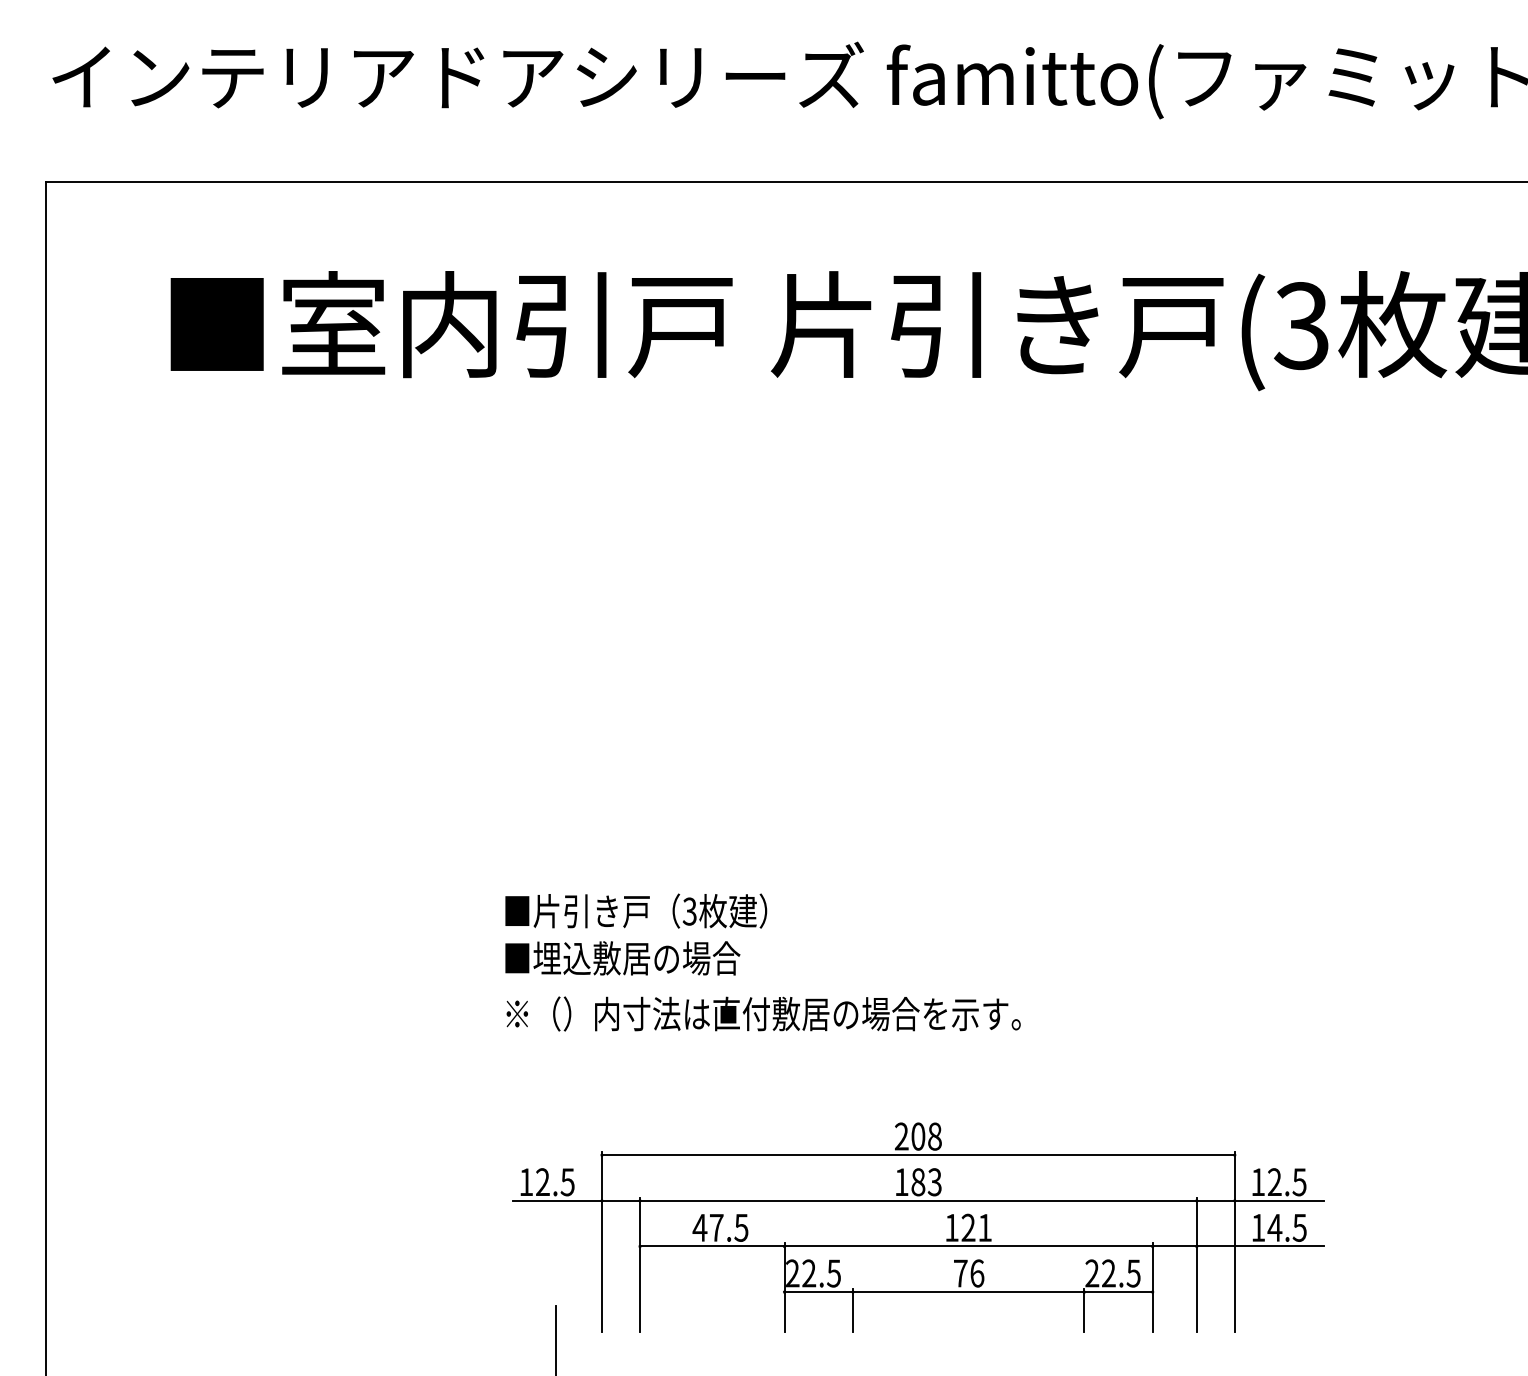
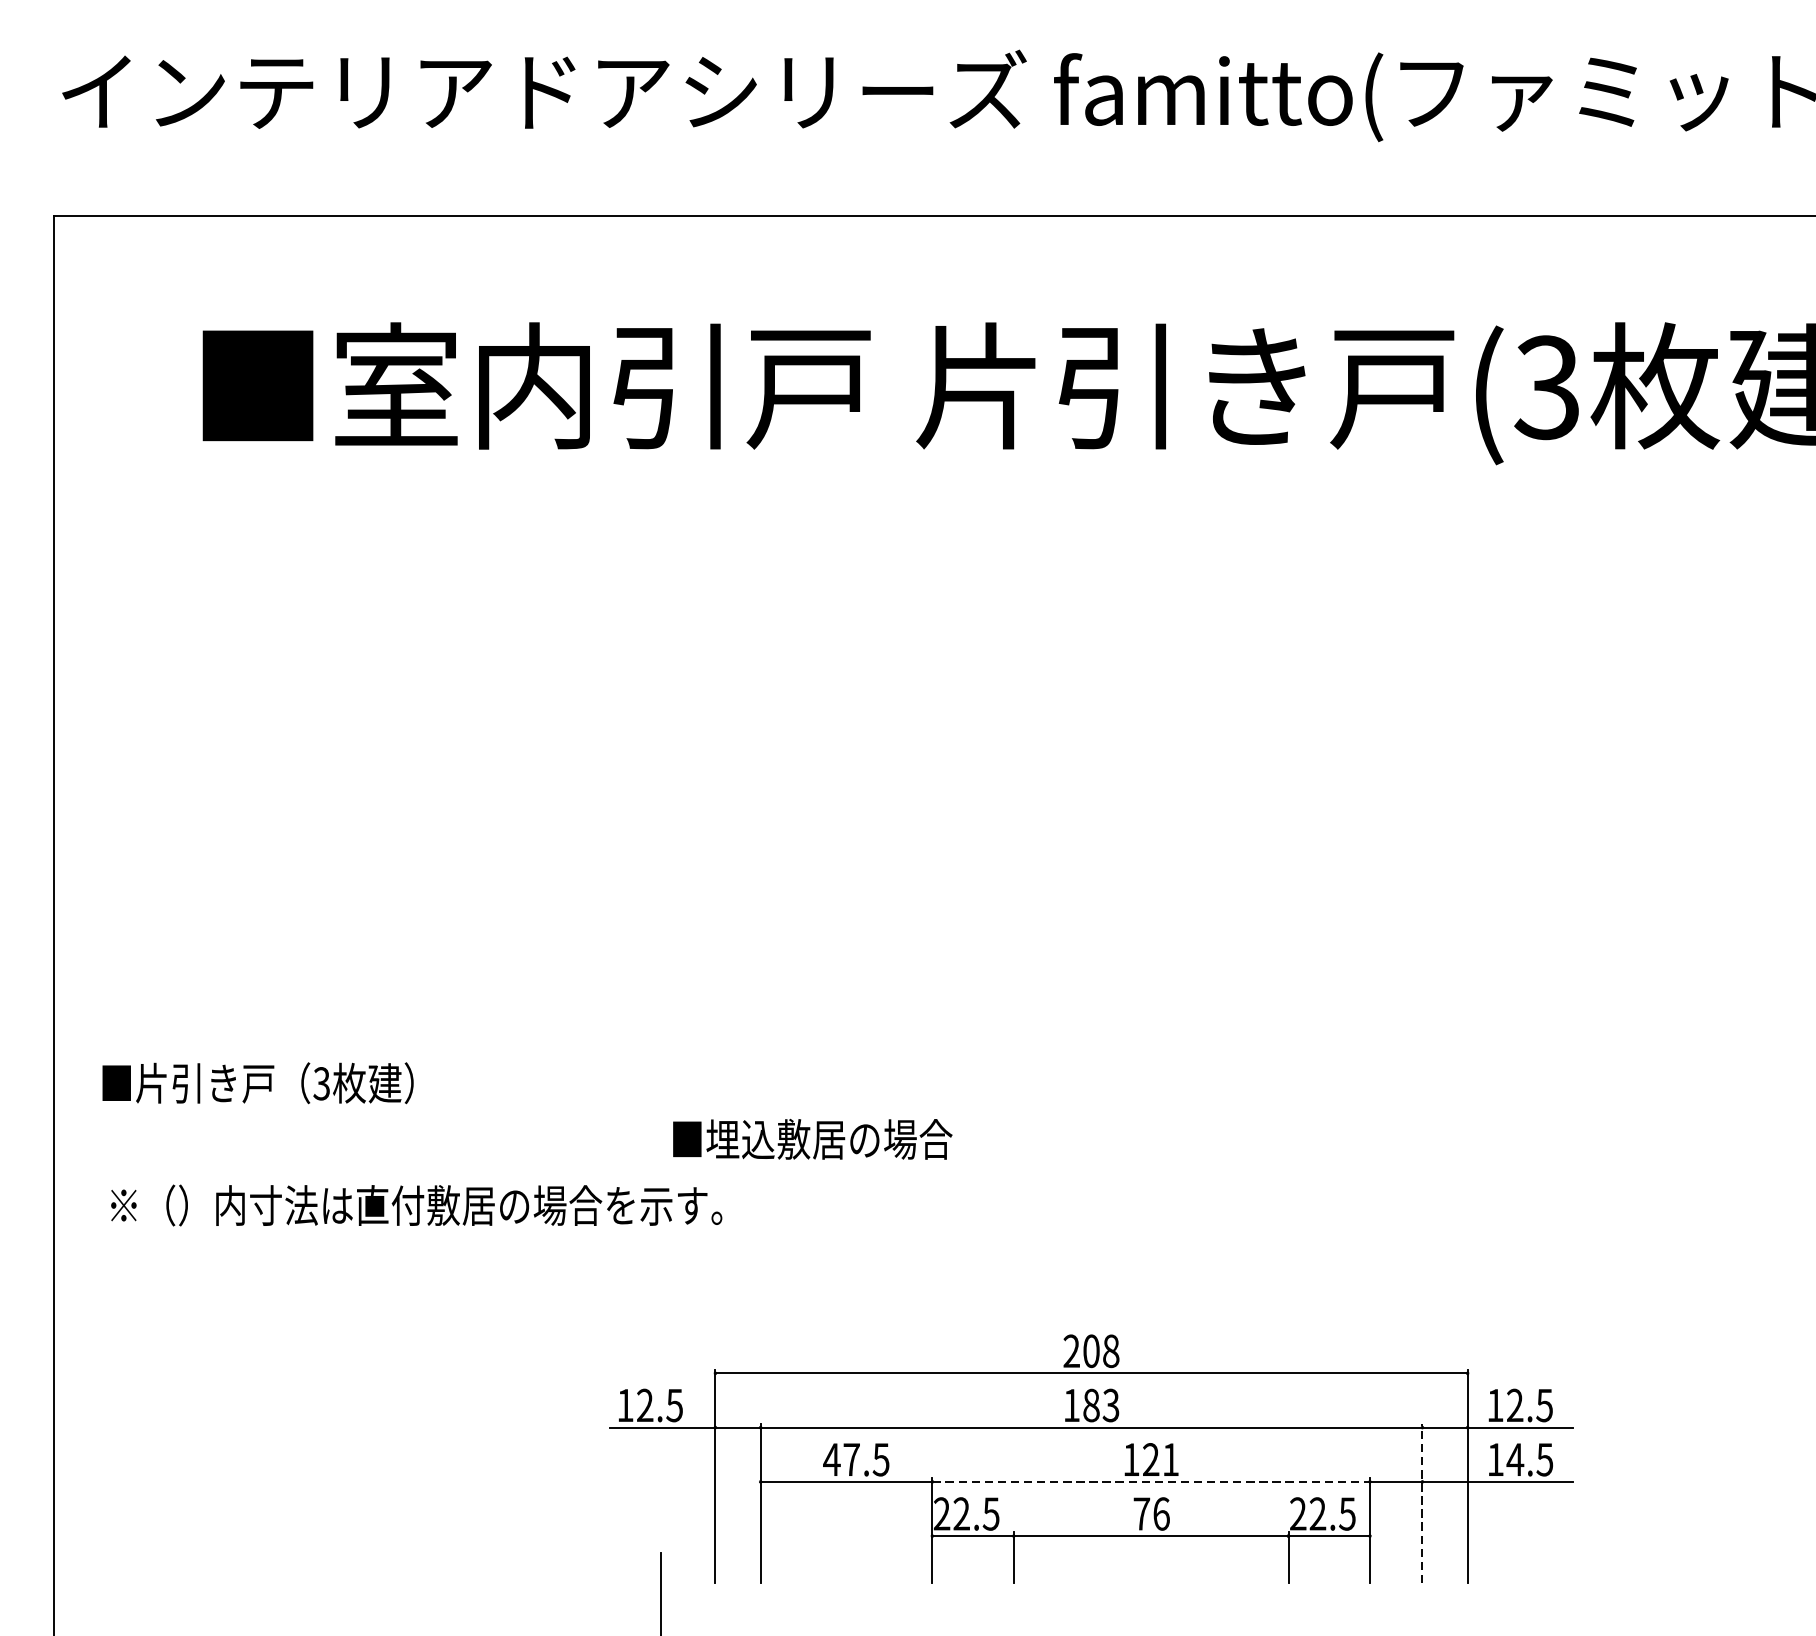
text: (636, 910) -> (258, 1082), moved
text: (622, 958) -> (812, 1139), moved
text: (763, 1013) -> (416, 1204), moved
line: (969, 1246) -> (1152, 1481), solid -> dashed
line: (1196, 1264) -> (1422, 1503), solid -> dashed

